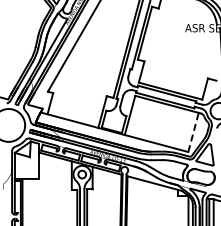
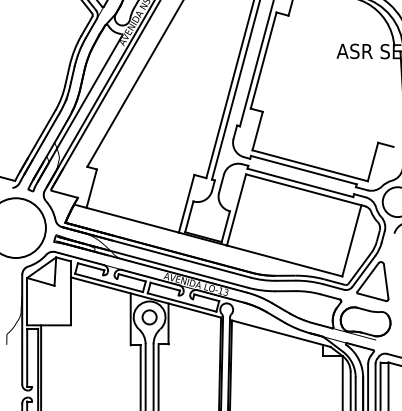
line: (193, 131) -> (351, 239), dashed -> solid

